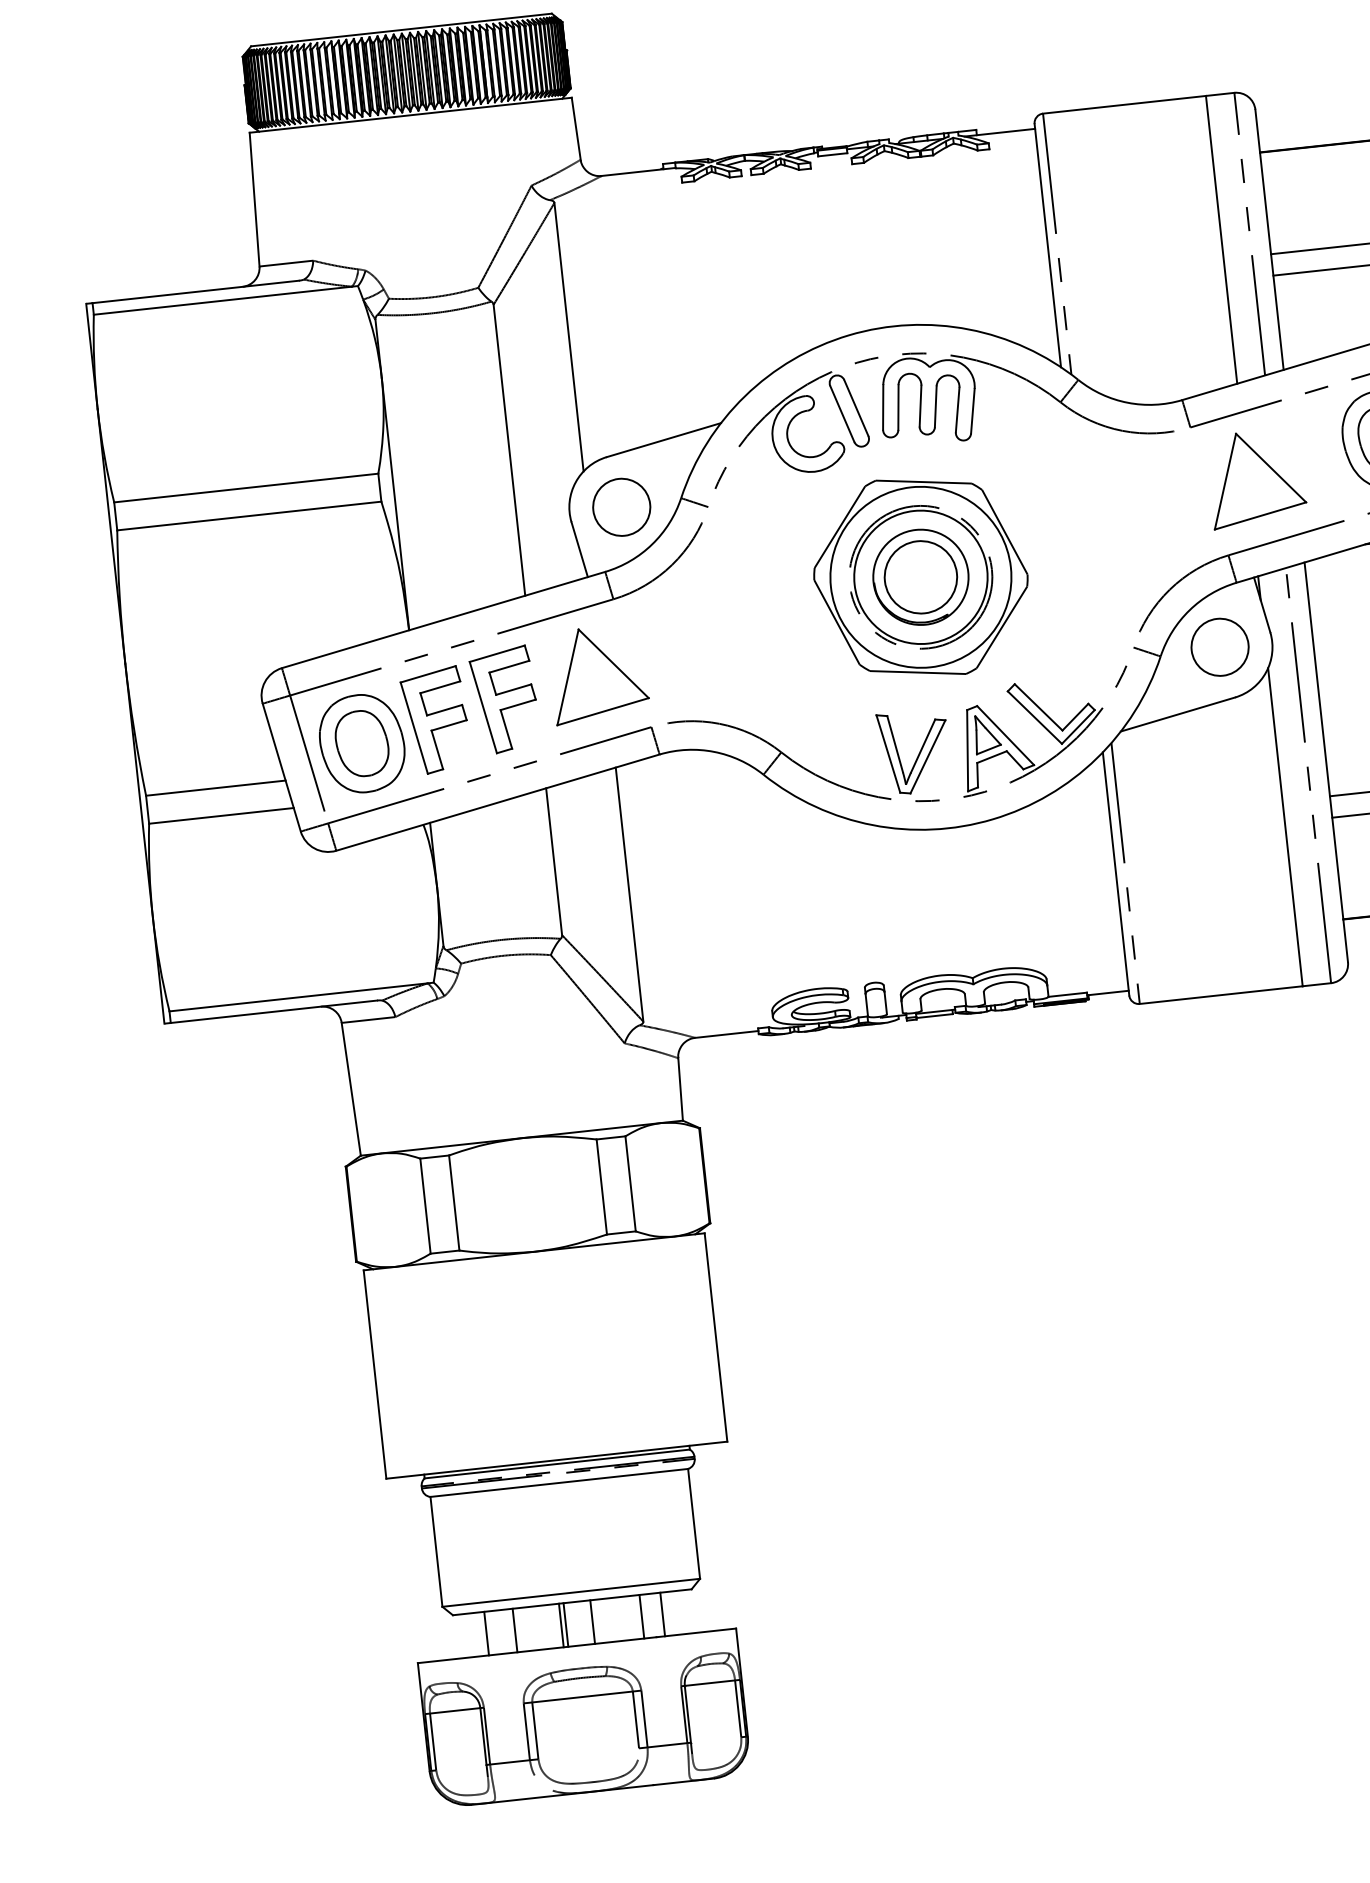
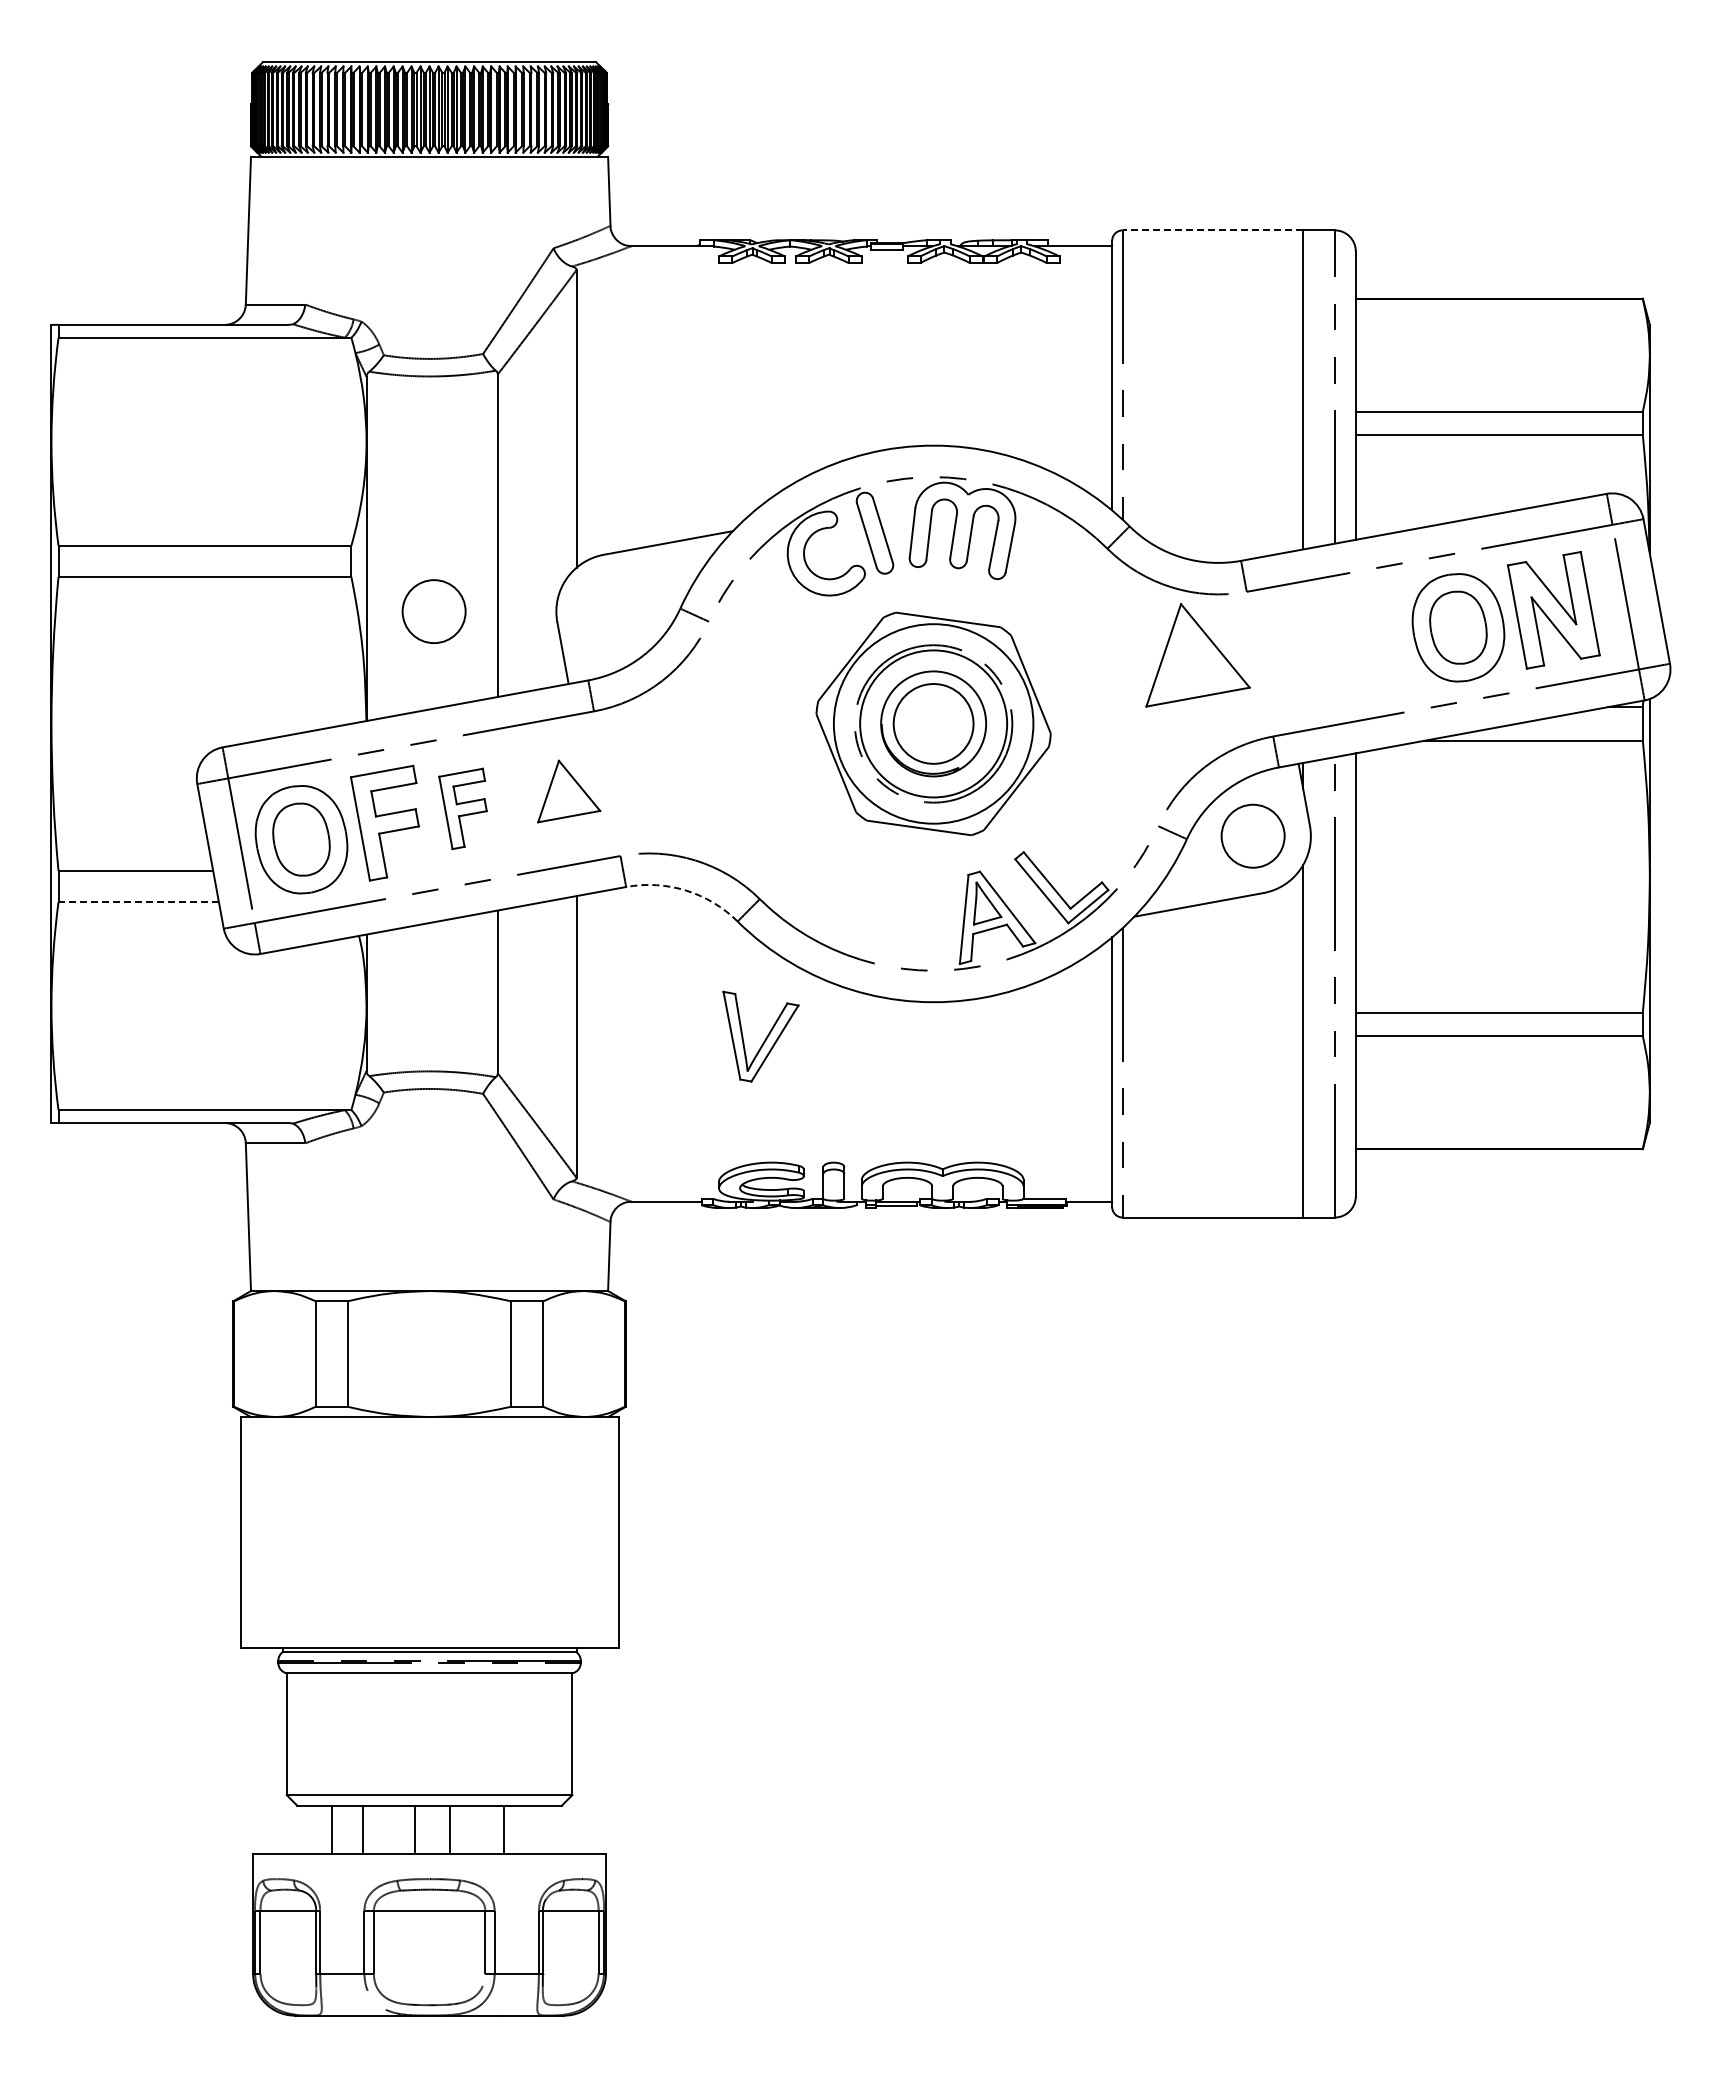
line: (1124, 104) -> (1212, 230), solid -> dashed
part: (1255, 478) -> (1197, 655), moved
circle: (621, 507) -> (433, 611), moved
part: (598, 674) -> (568, 791), size x0.6
part: (504, 699) -> (462, 808), size x0.7
arc: (714, 751) -> (686, 890), solid -> dashed
part: (914, 751) -> (760, 1036), moved
line: (221, 816) -> (138, 902), solid -> dashed
line: (662, 1614) -> (527, 1829), removed
line: (565, 1624) -> (419, 1829), removed

